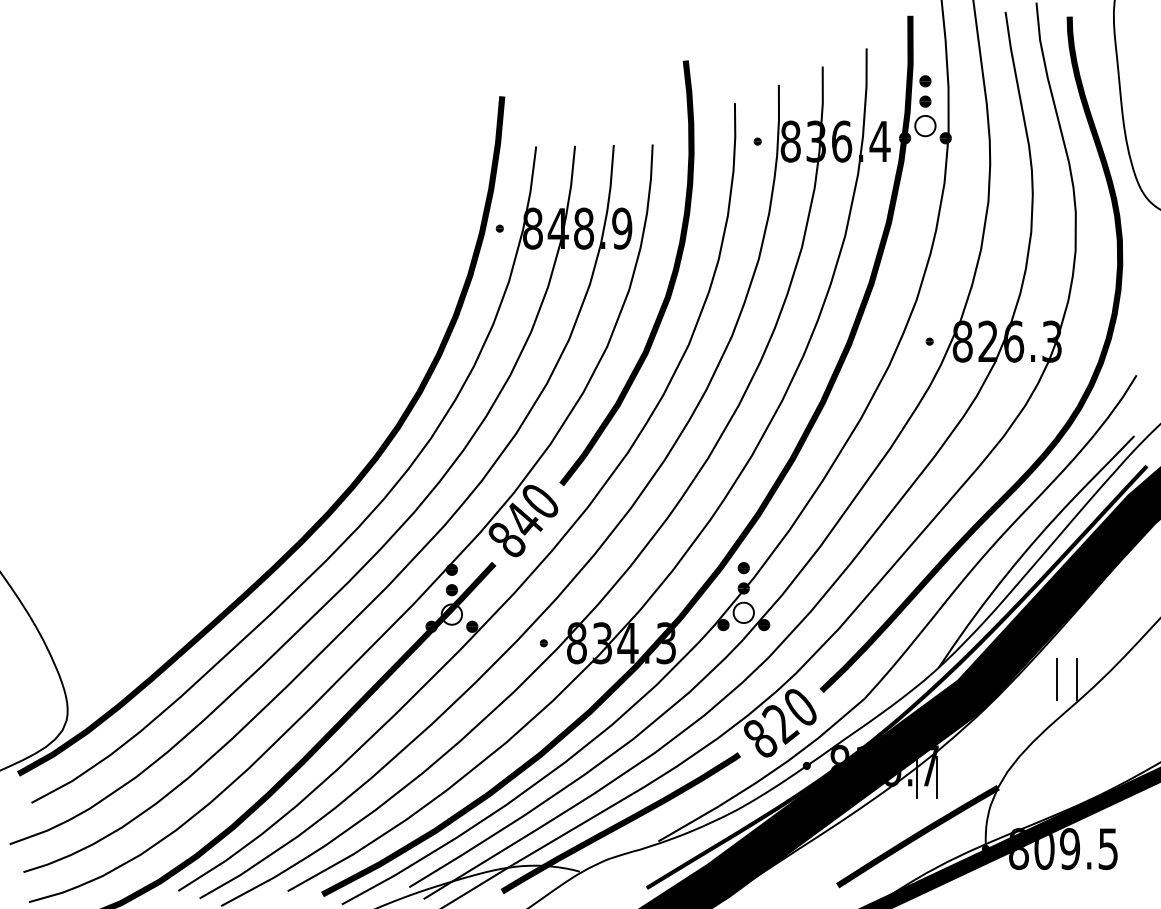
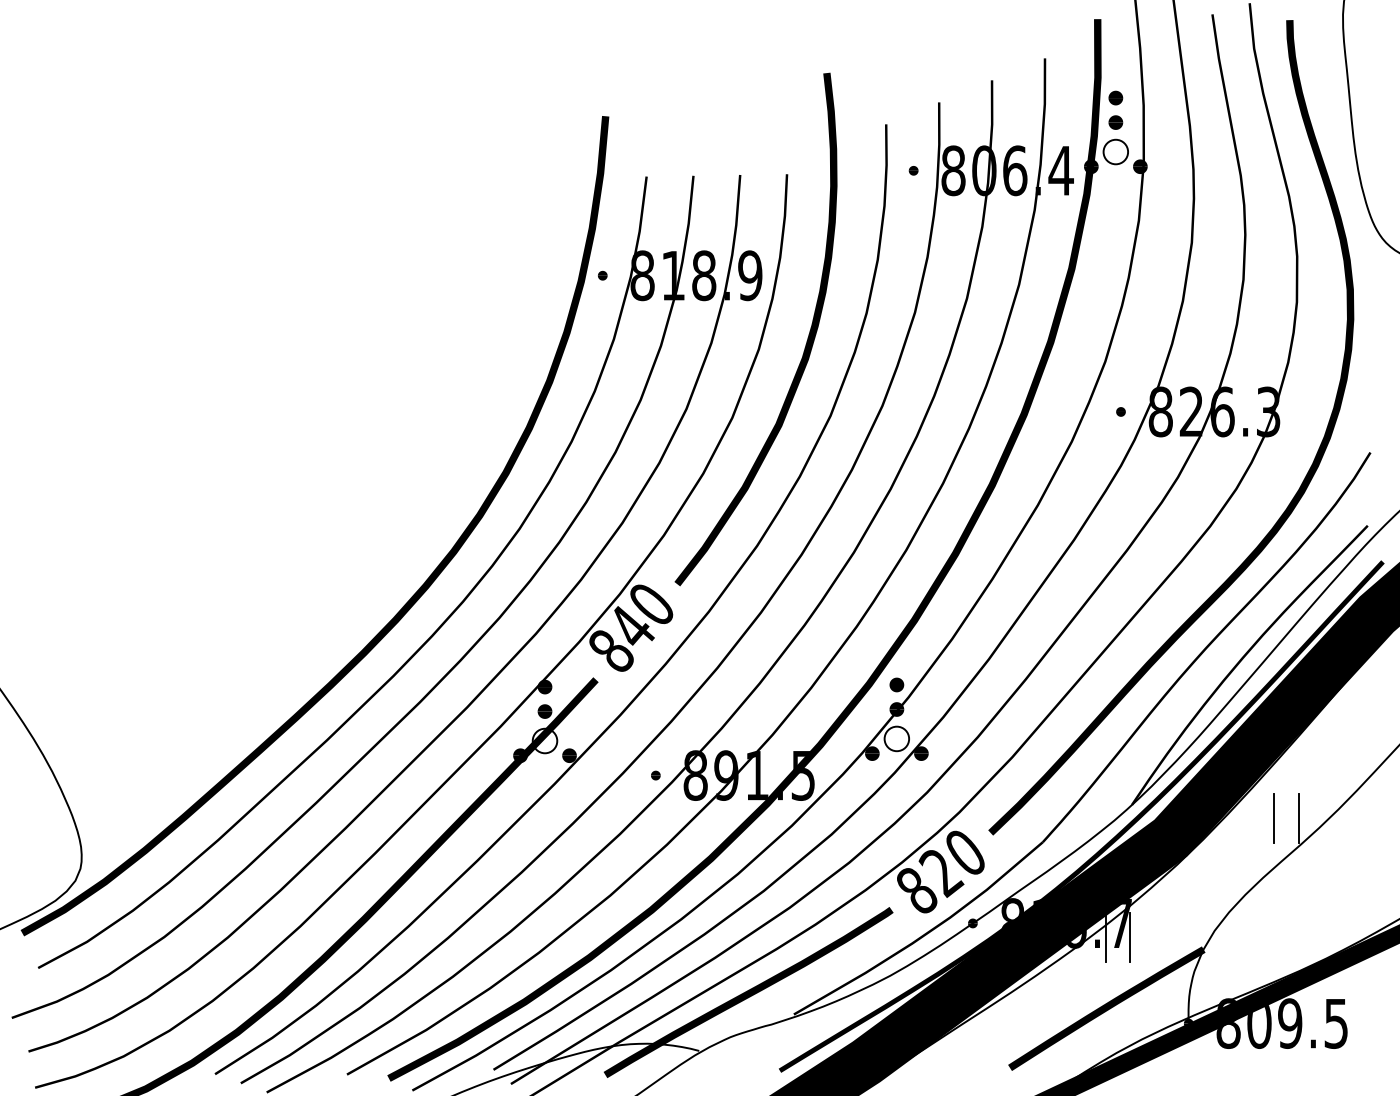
text: (816, 141) -> (984, 170), 836.4 -> 806.4
text: (557, 228) -> (672, 275), 848.9 -> 818.9
text: (633, 643) -> (763, 775), 834.3 -> 891.5

